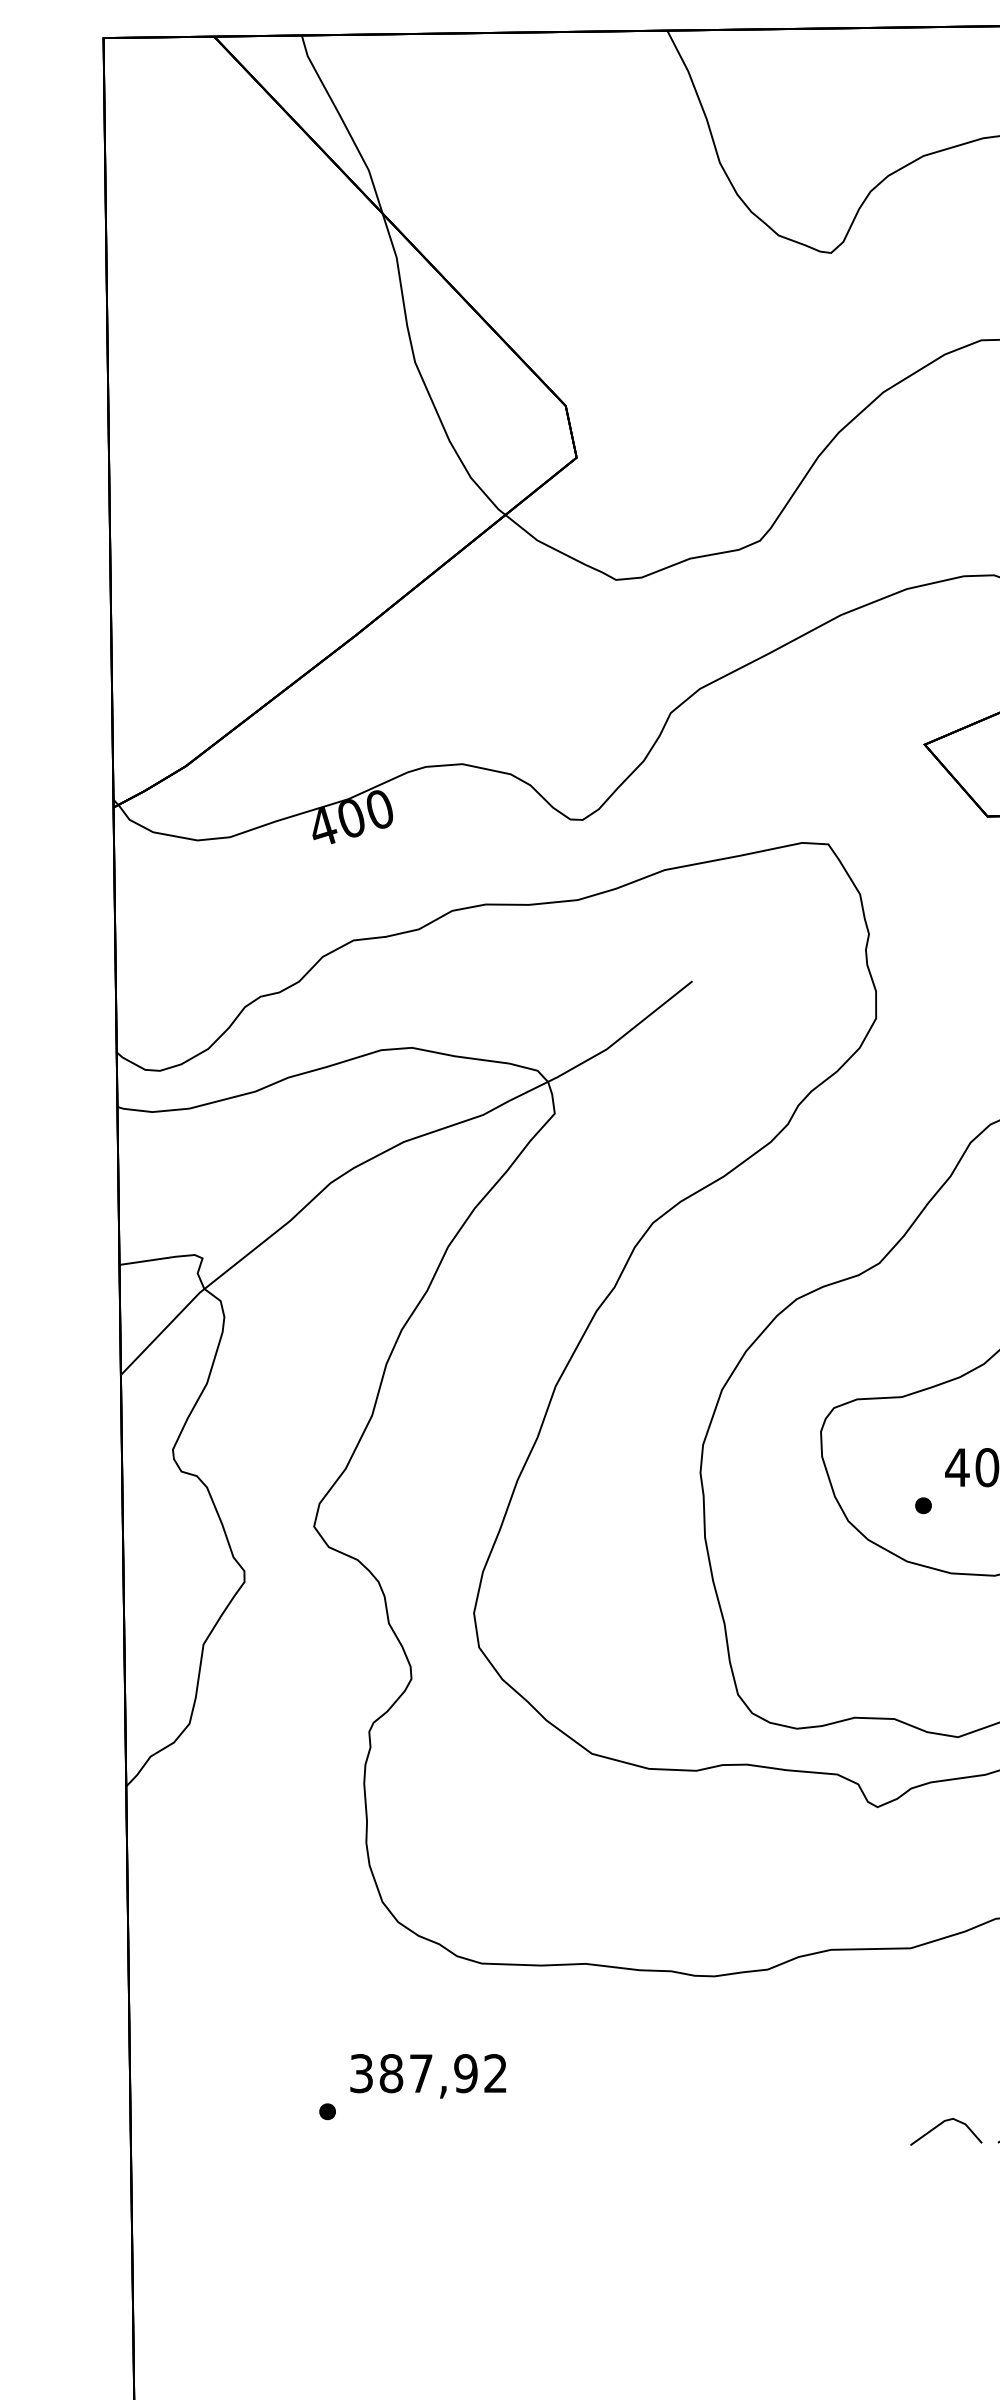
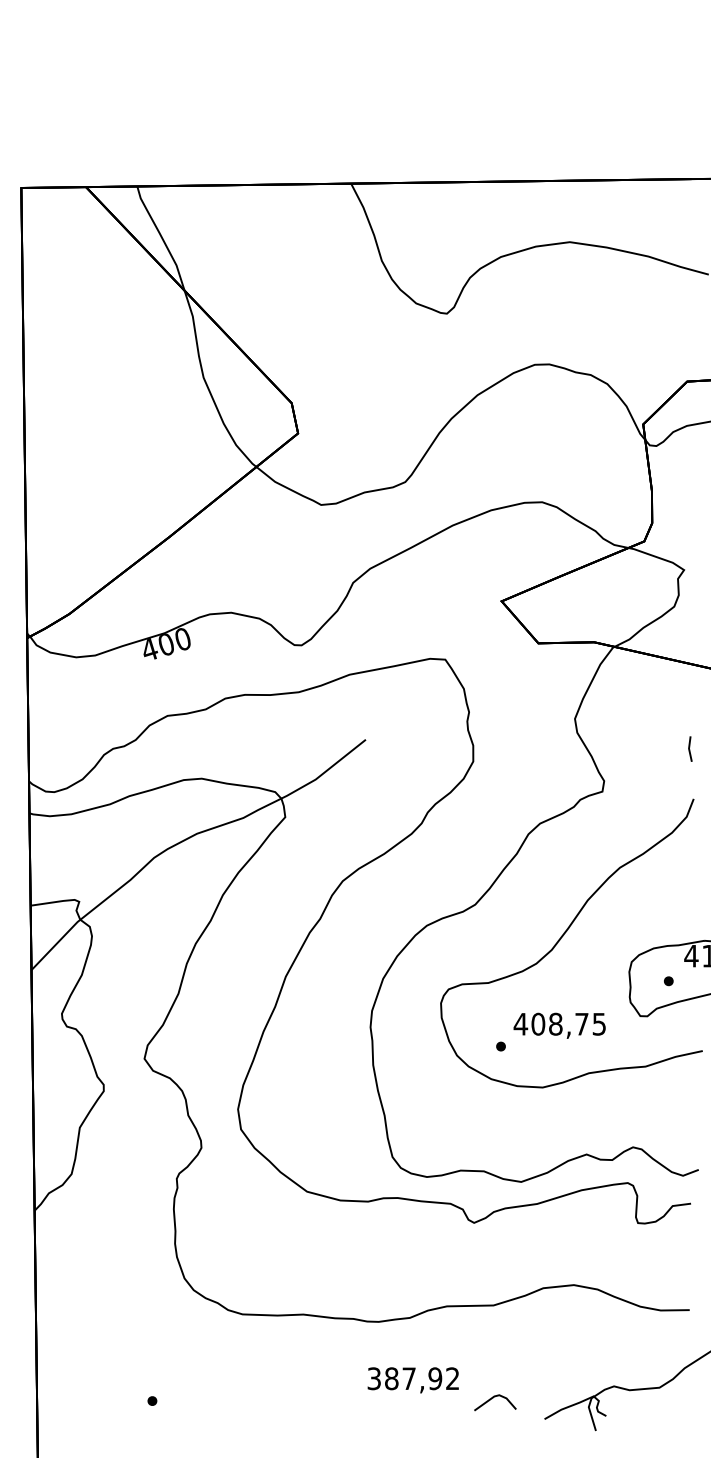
text: (426, 2076) -> (412, 1380), moved
line: (943, 2124) -> (493, 1398), moved

